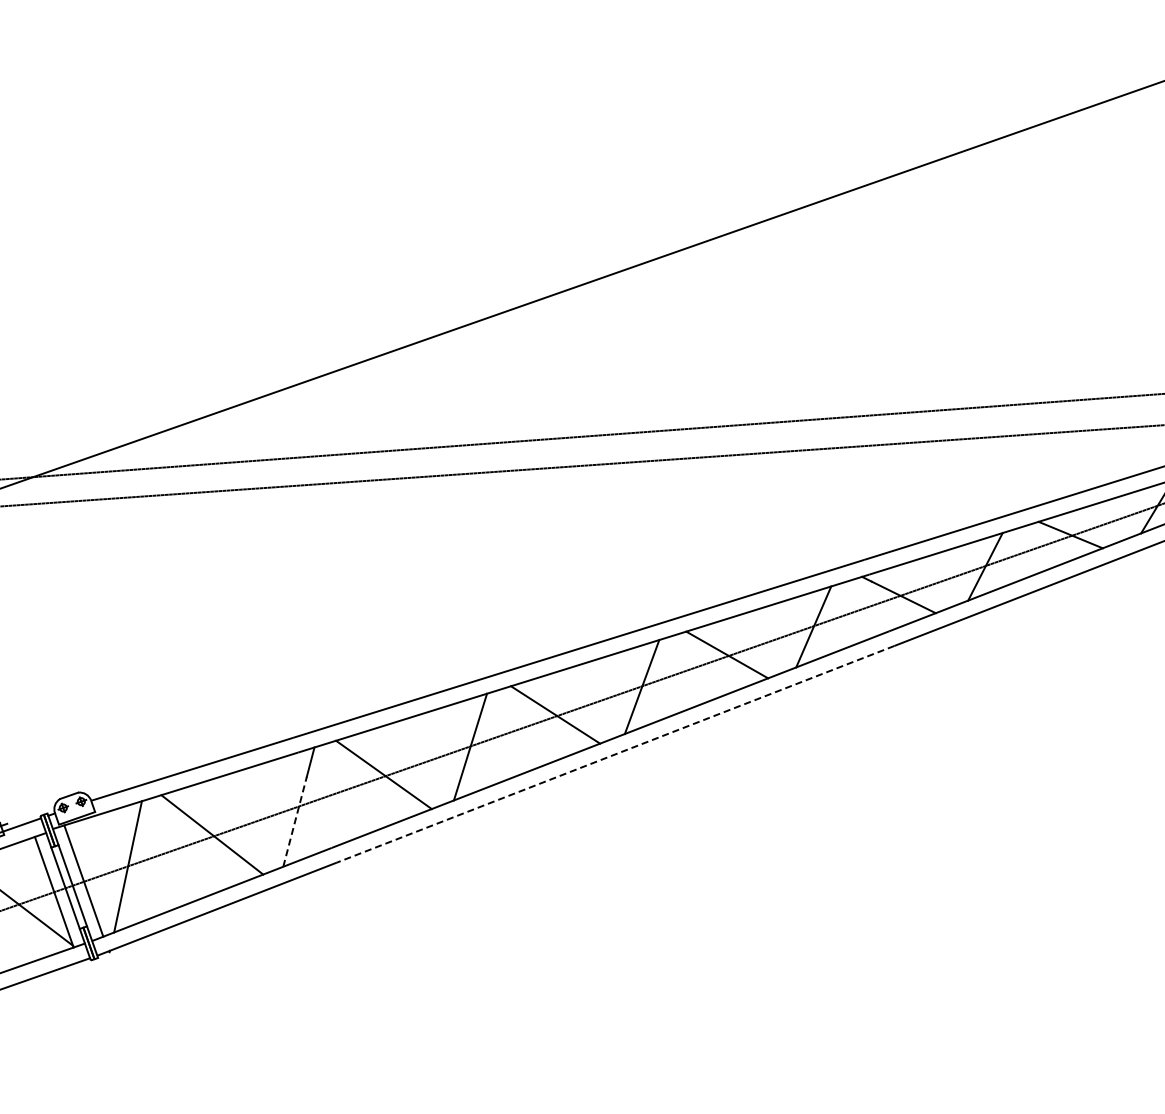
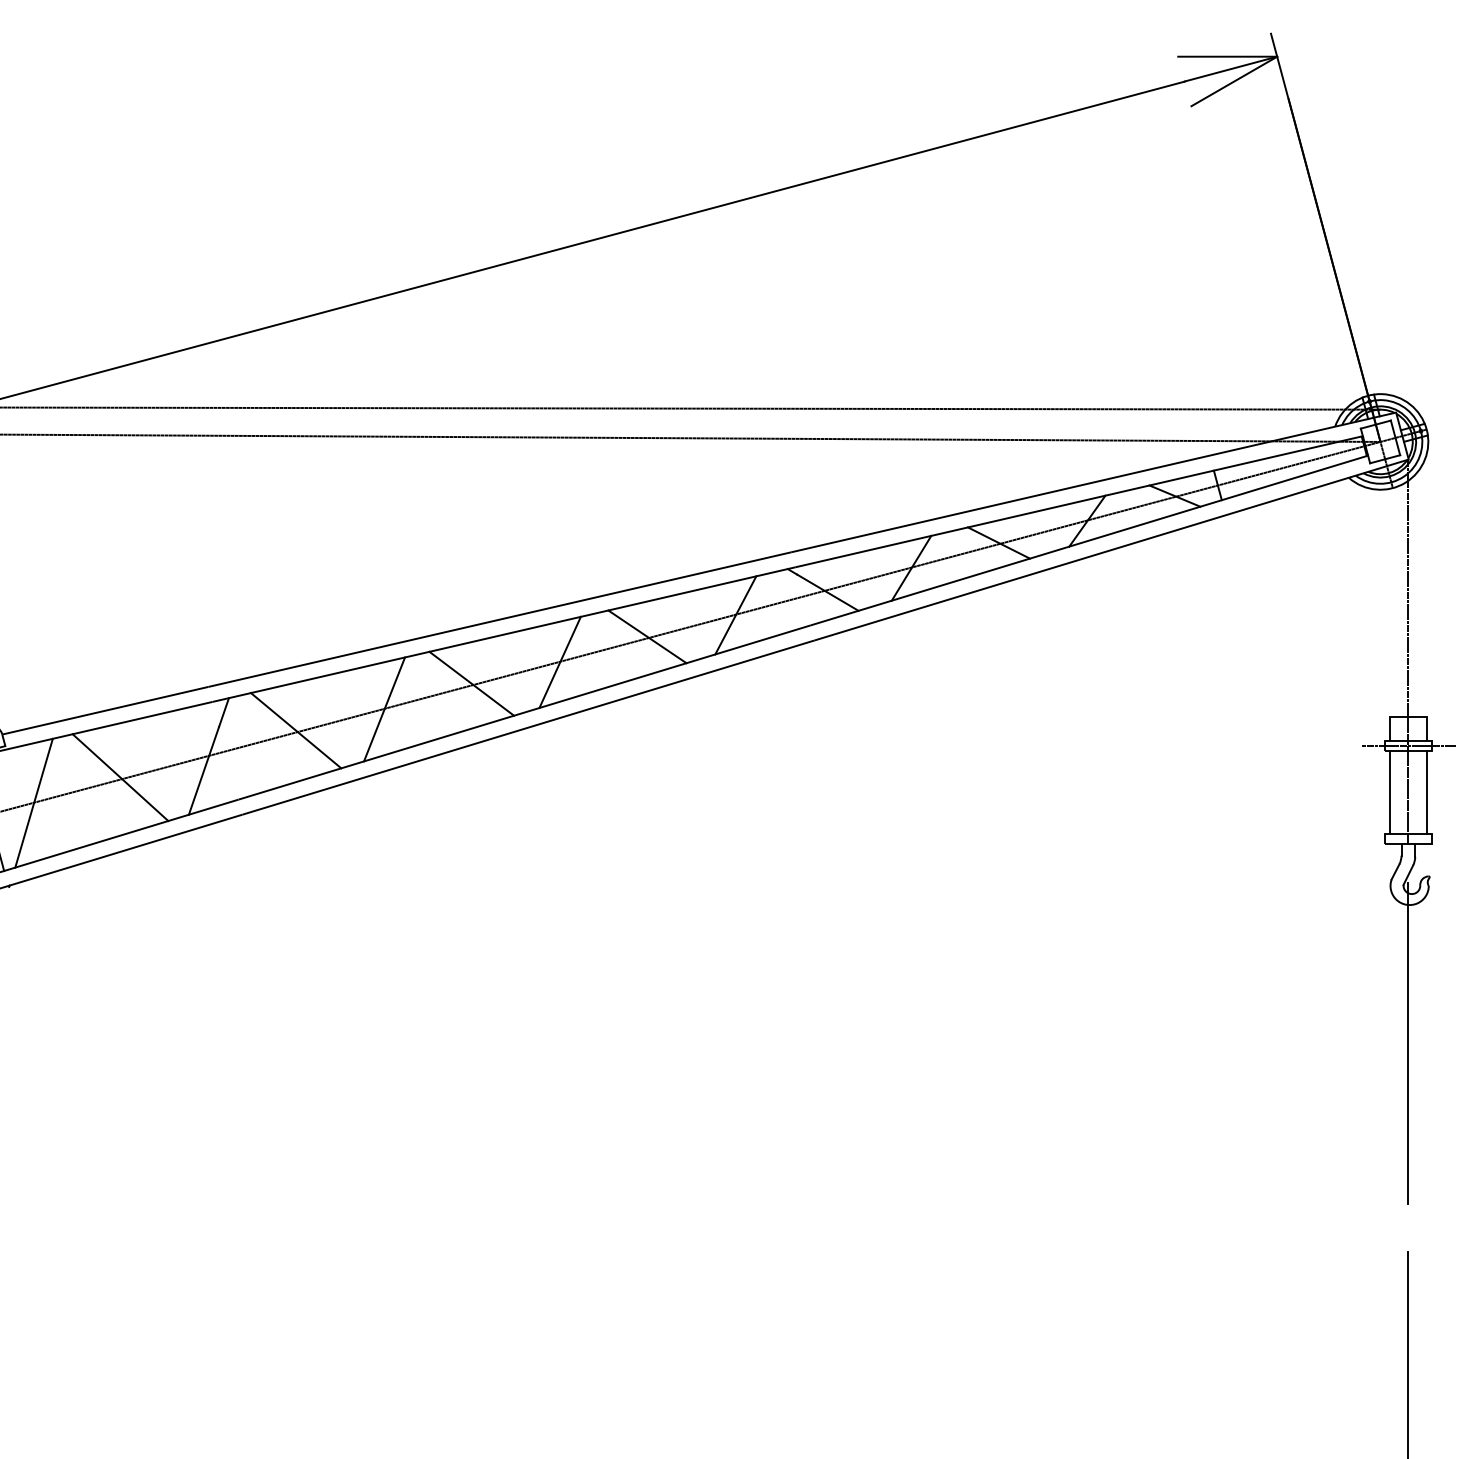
line: (615, 754) -> (528, 727), dashed -> solid
line: (295, 821) -> (204, 770), dashed -> solid

